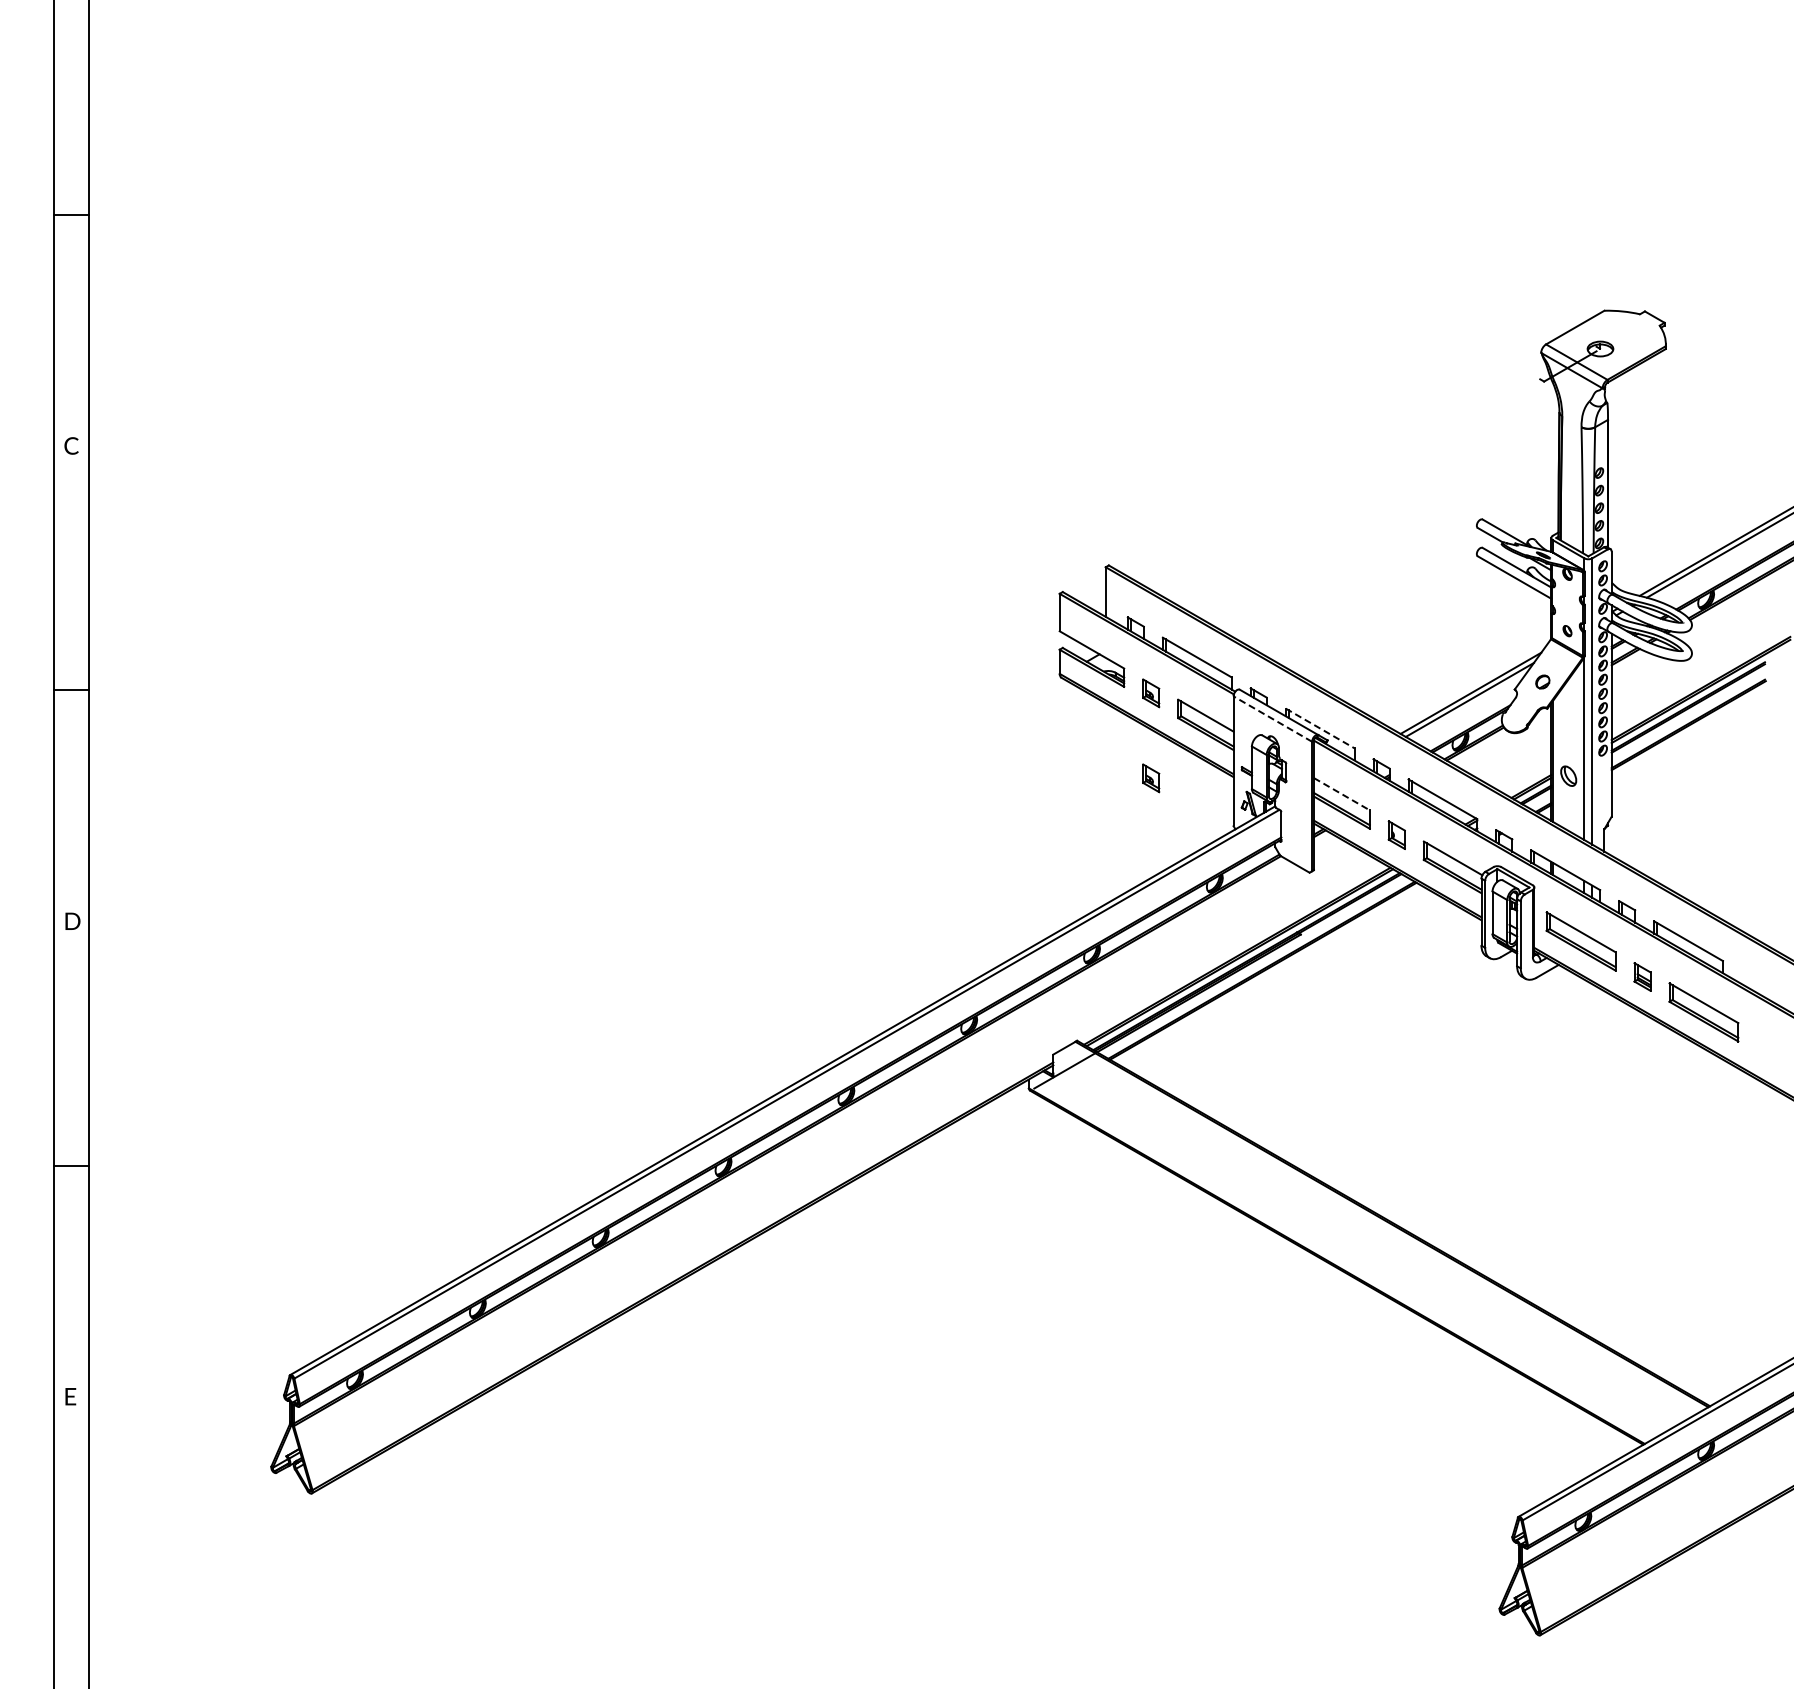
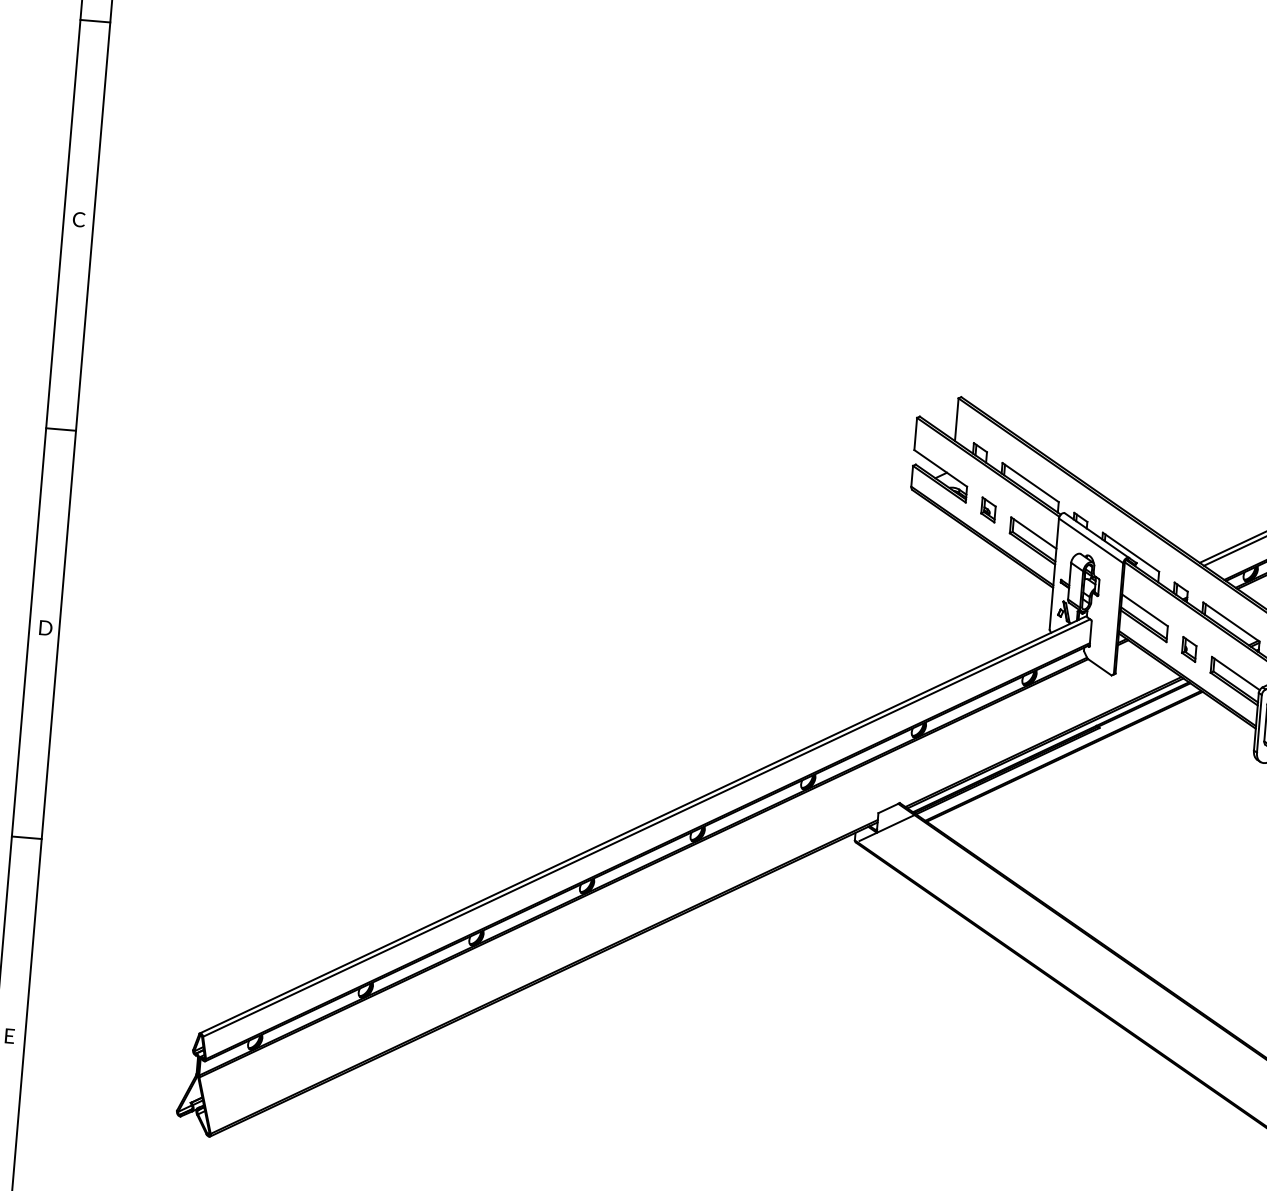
line: (1272, 718) -> (1090, 540), dashed -> solid
line: (1320, 728) -> (1131, 552), dashed -> solid
part: (1151, 778) -> (982, 583), removed
line: (1342, 794) -> (1145, 610), dashed -> solid

